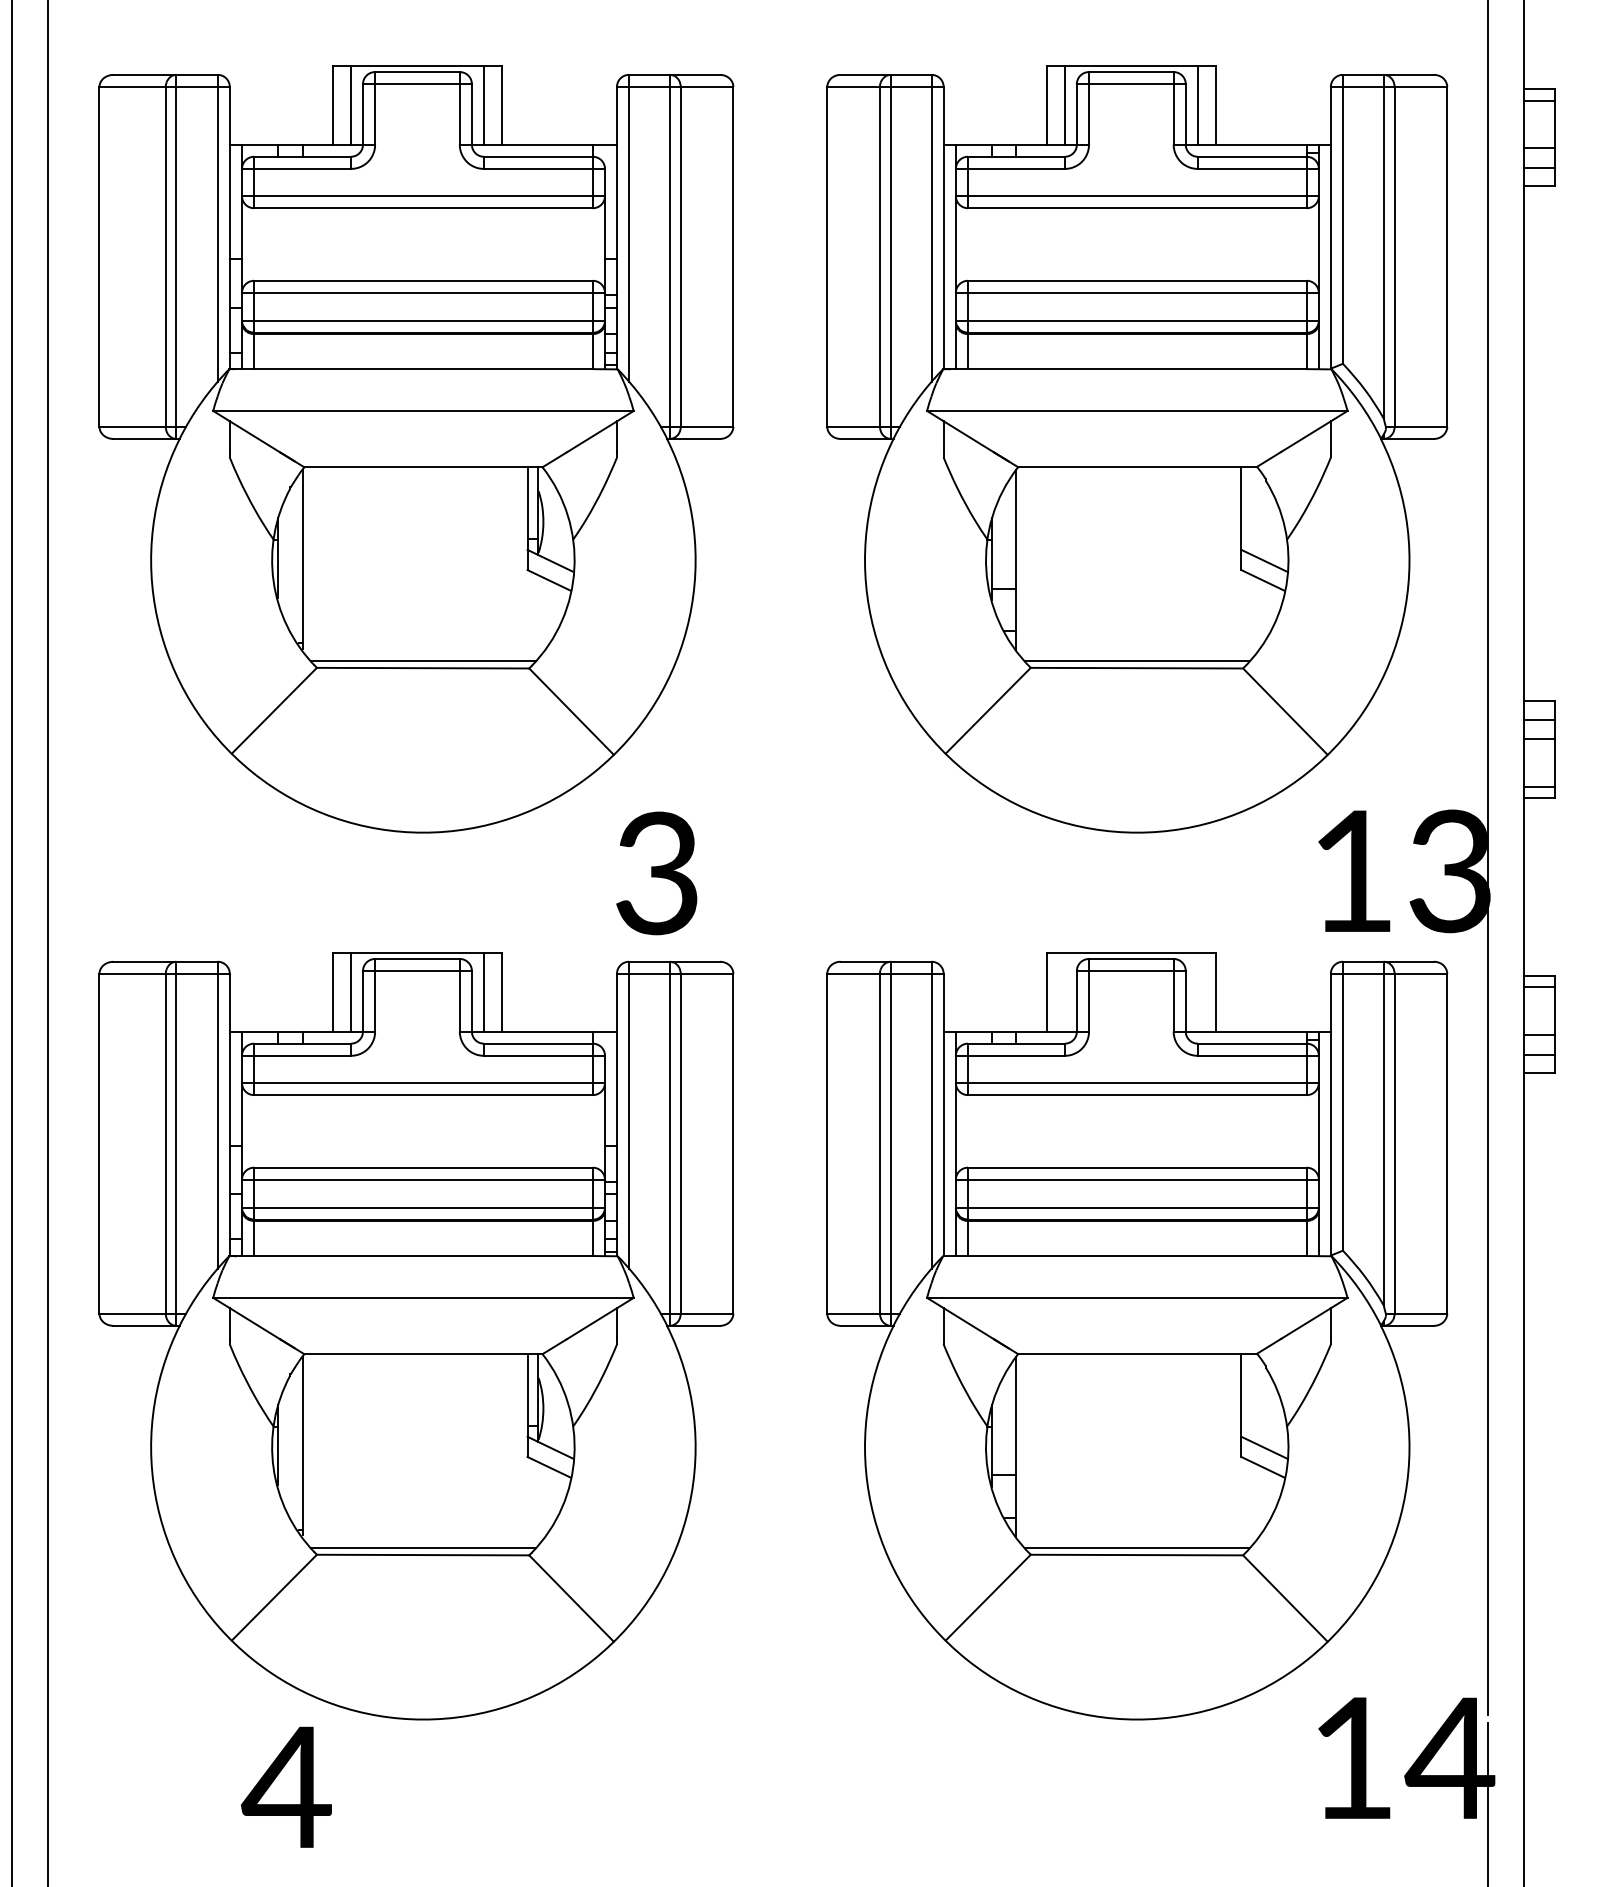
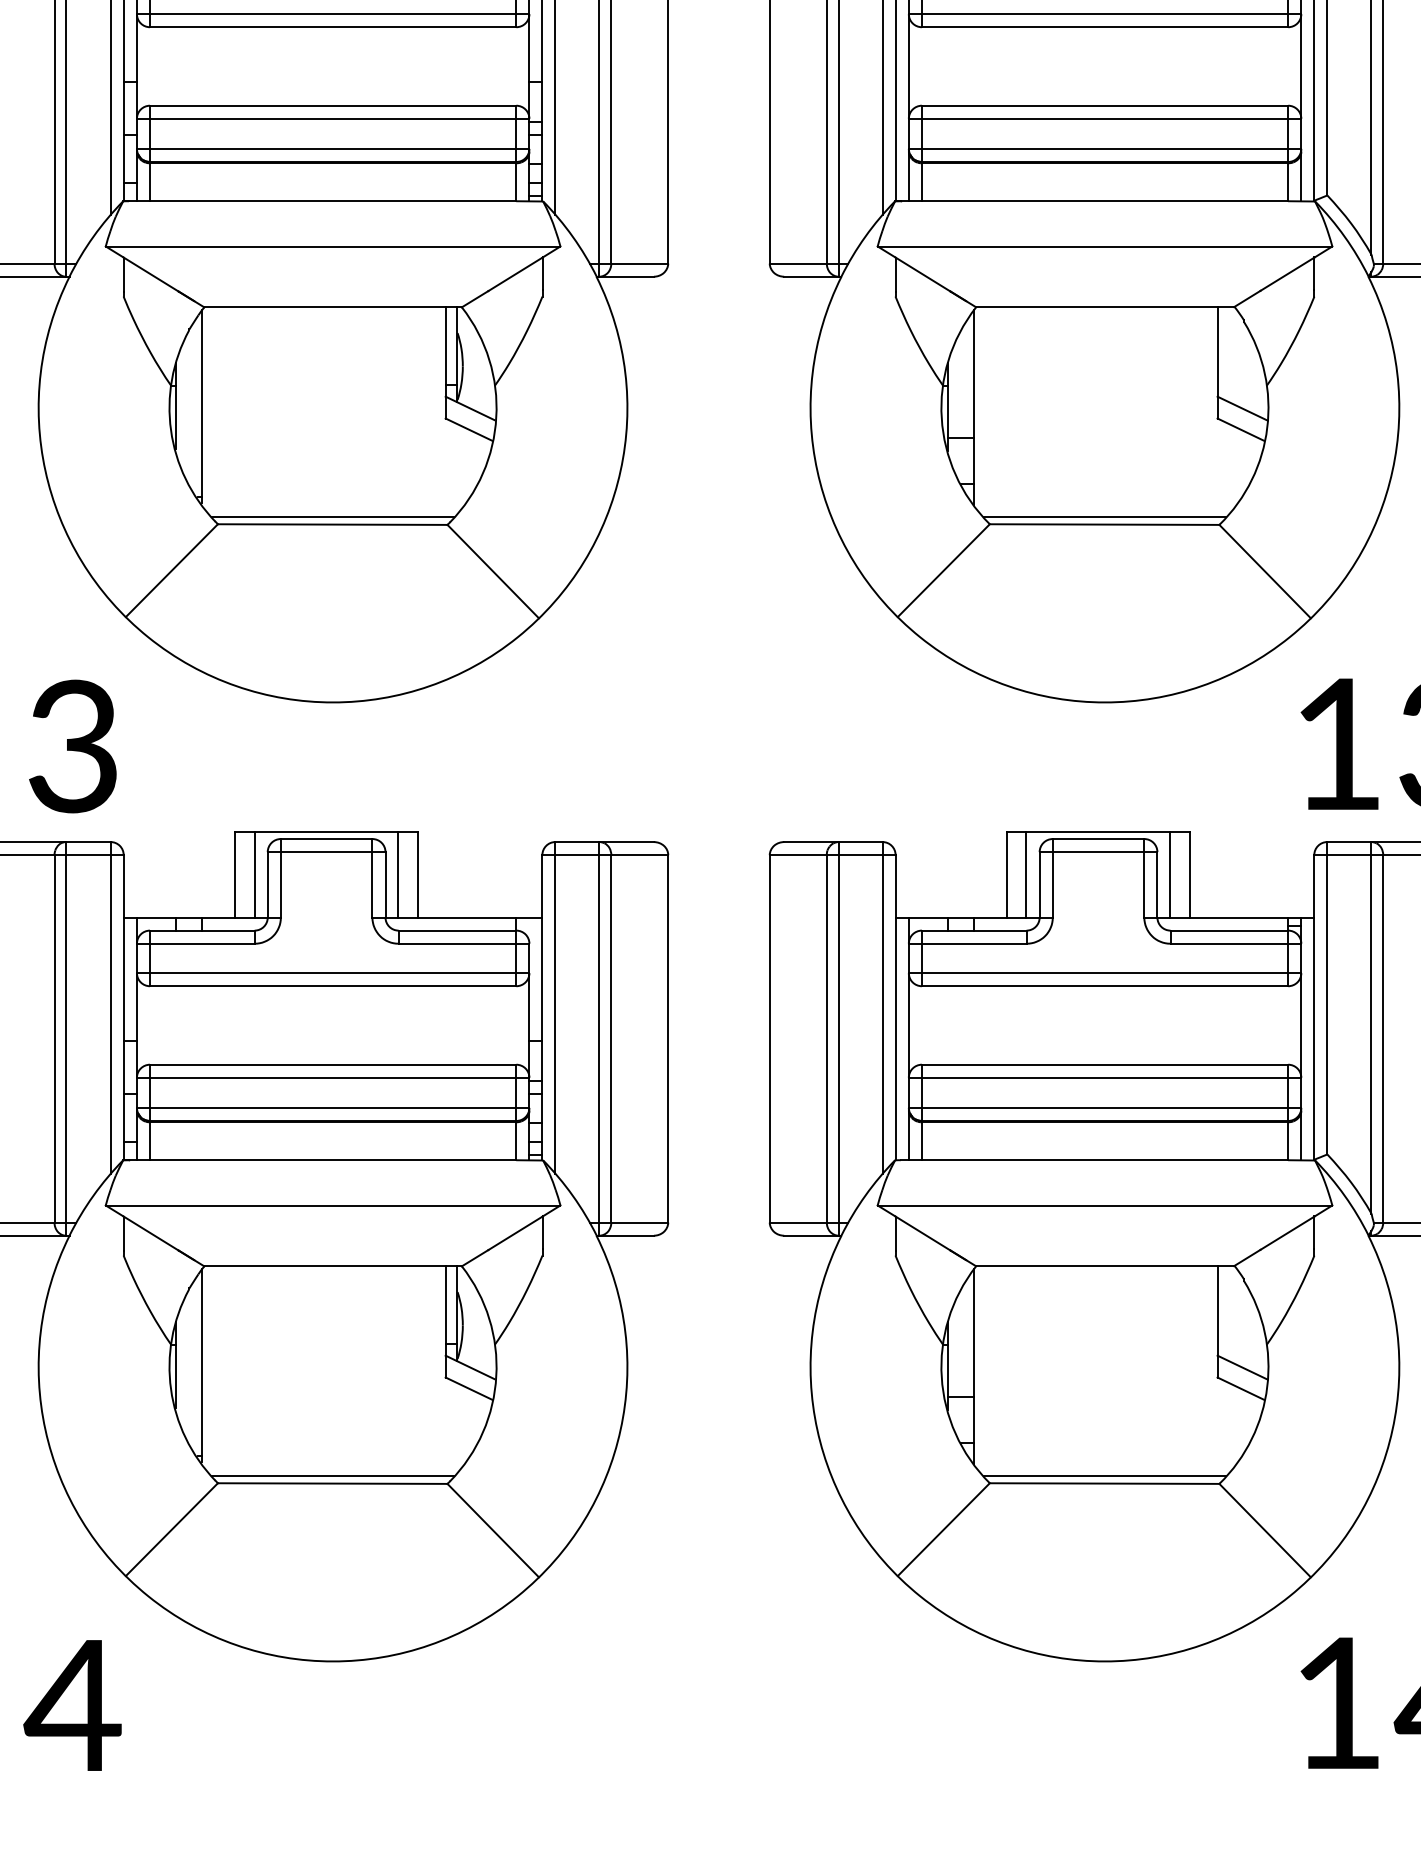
text: (656, 873) -> (72, 746), moved
line: (1064, 991) -> (1026, 874), added
line: (1197, 991) -> (1170, 874), added
text: (285, 1786) -> (71, 1704), moved

